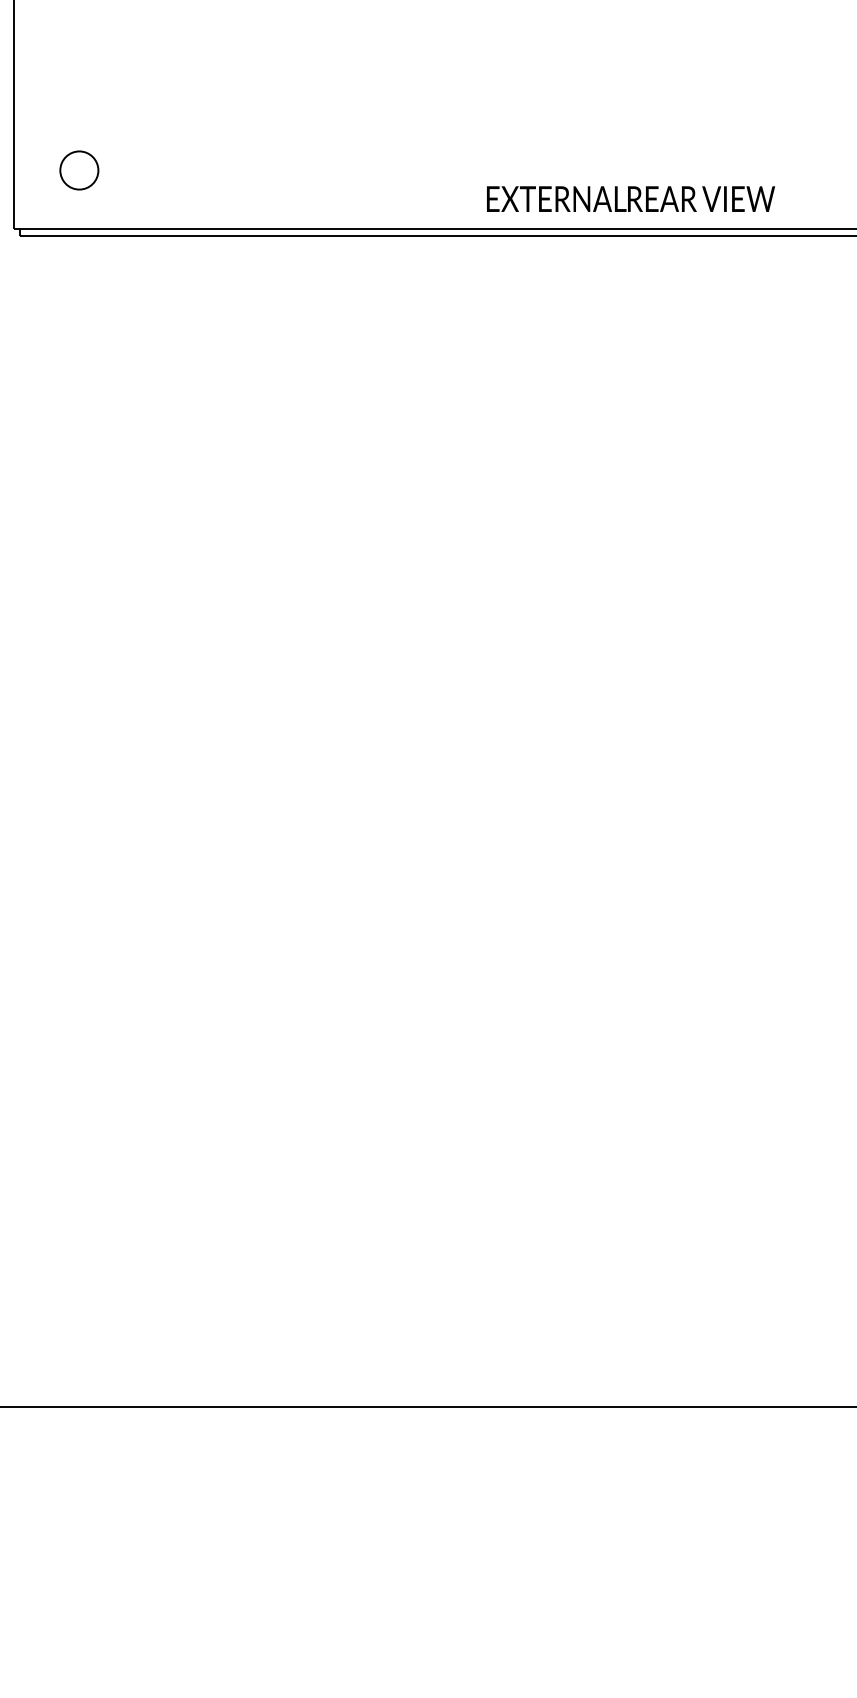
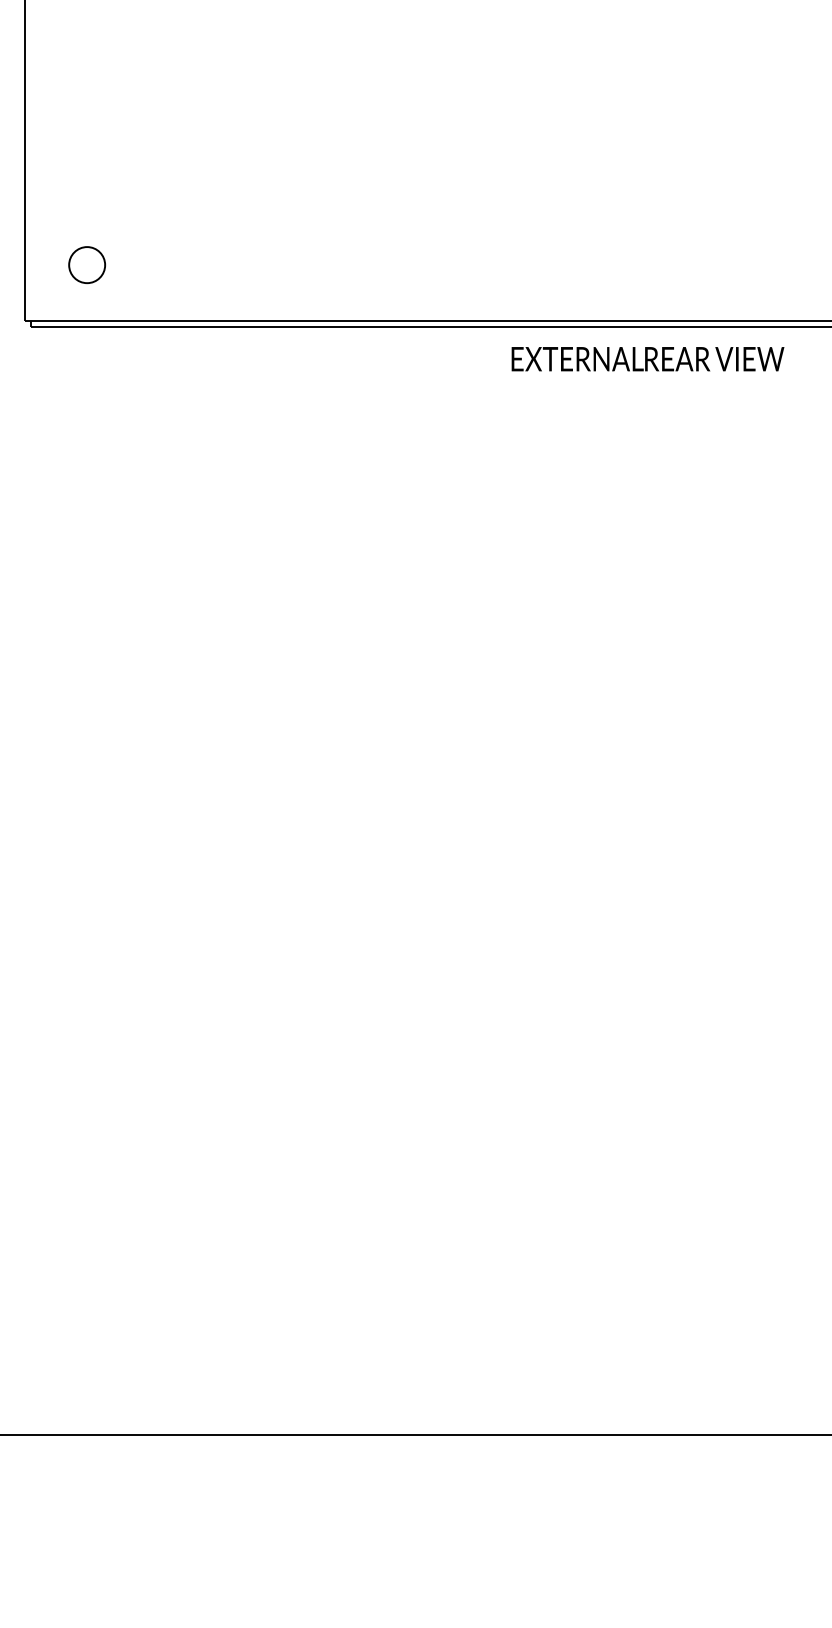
text: (630, 199) -> (647, 359), moved

